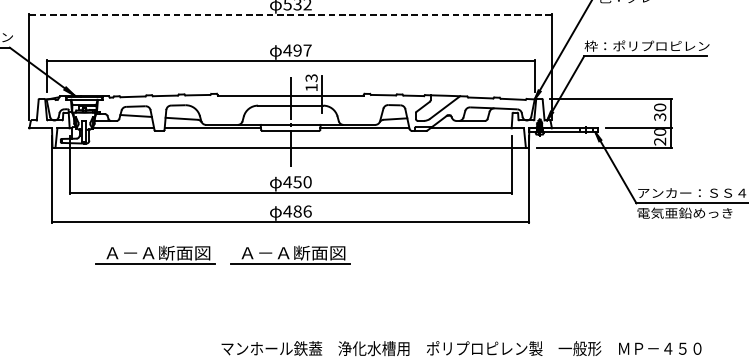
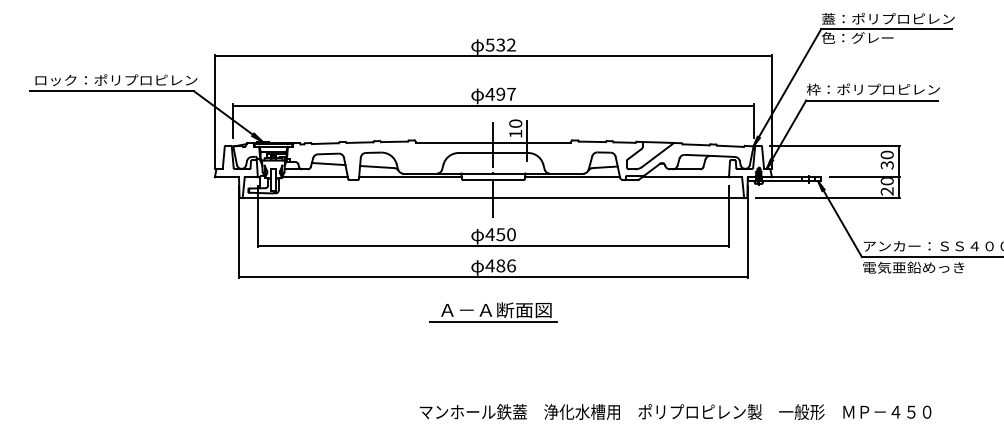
line: (290, 15) -> (493, 56), dashed -> solid
text: (311, 77) -> (515, 123), 13 -> 10
part: (155, 255) -> (349, 312), removed

